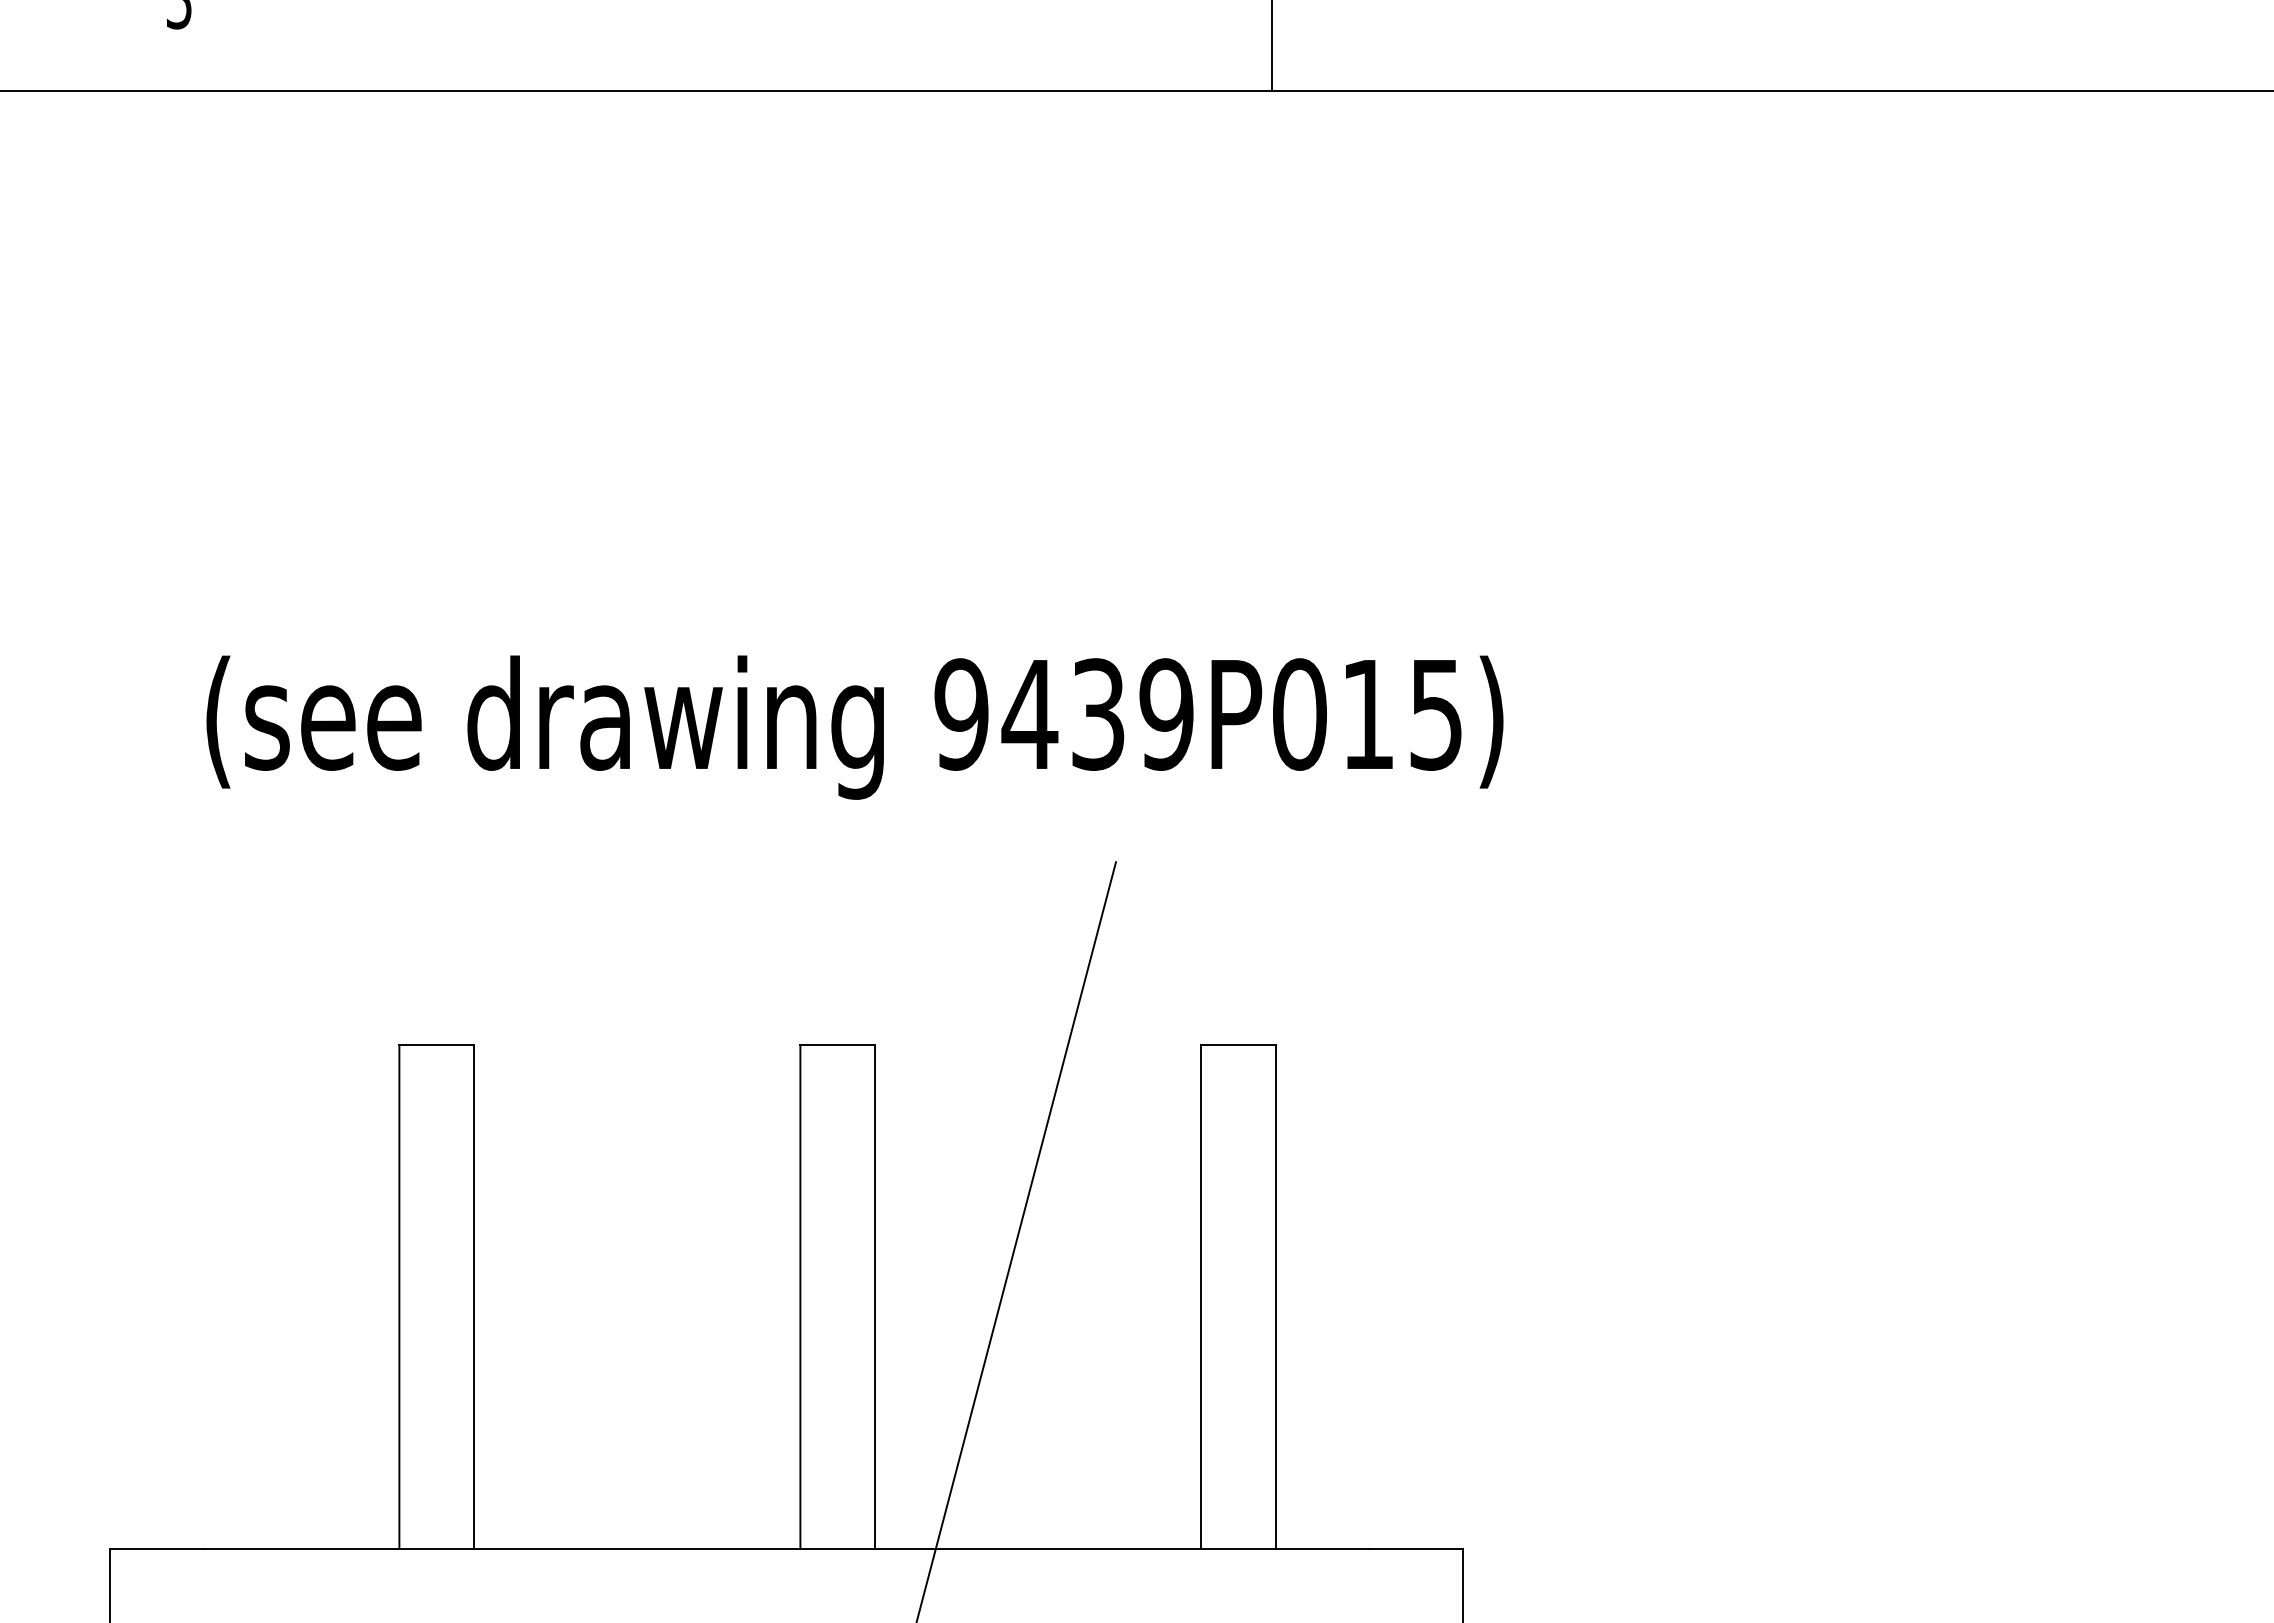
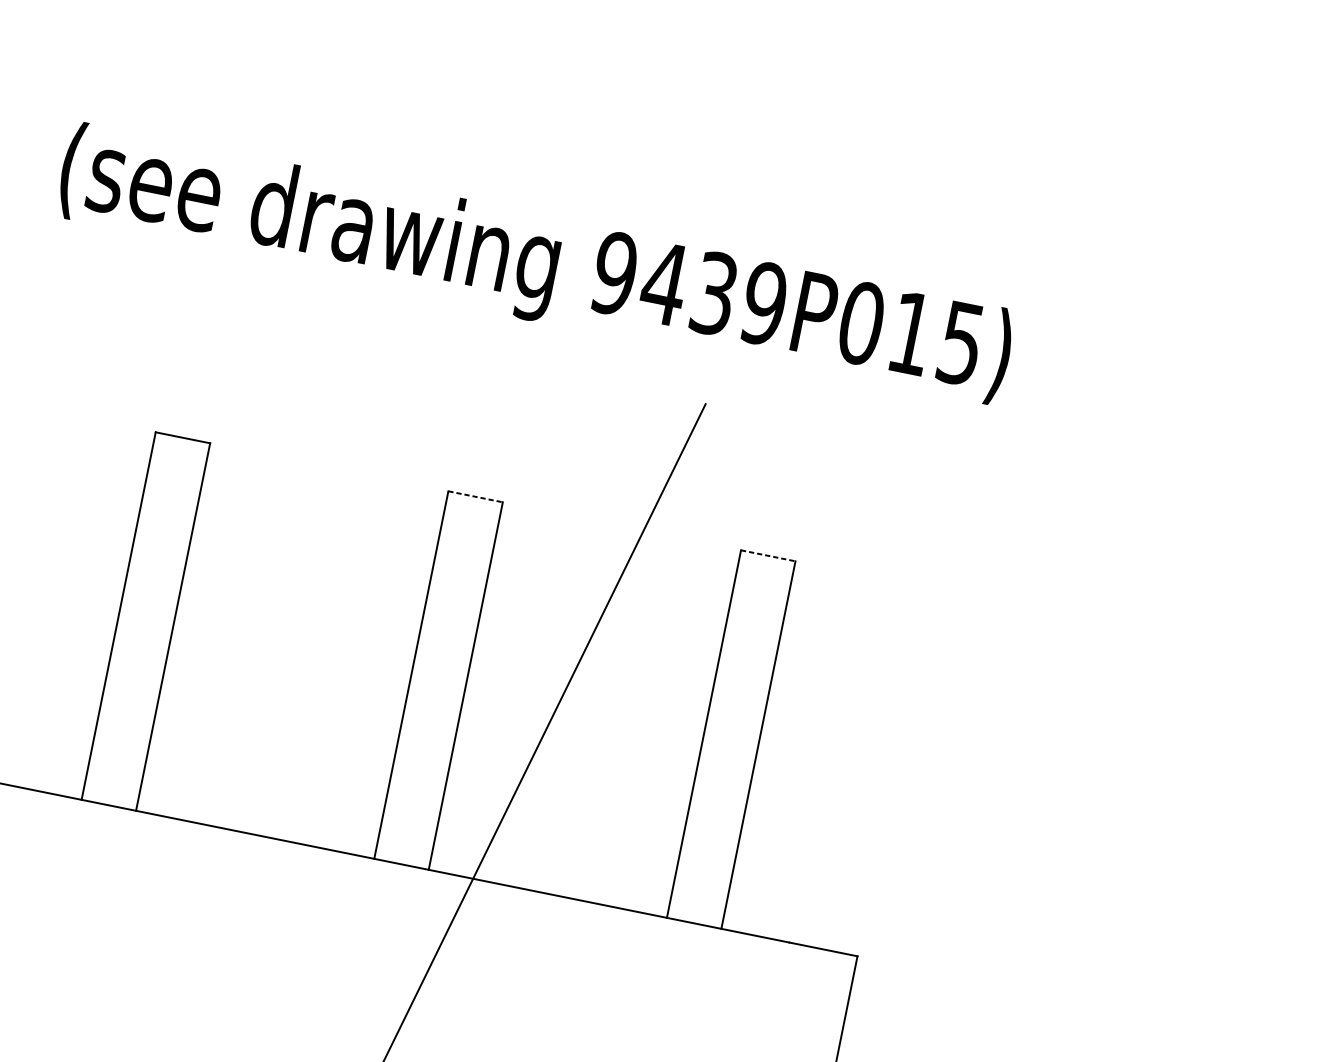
line: (838, 1045) -> (476, 497), solid -> dashed
line: (1239, 1045) -> (768, 556), solid -> dashed

